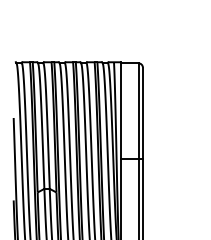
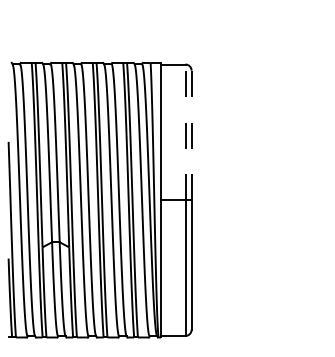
line: (138, 111) -> (185, 132), solid -> dashed
line: (142, 113) -> (191, 135), solid -> dashed

